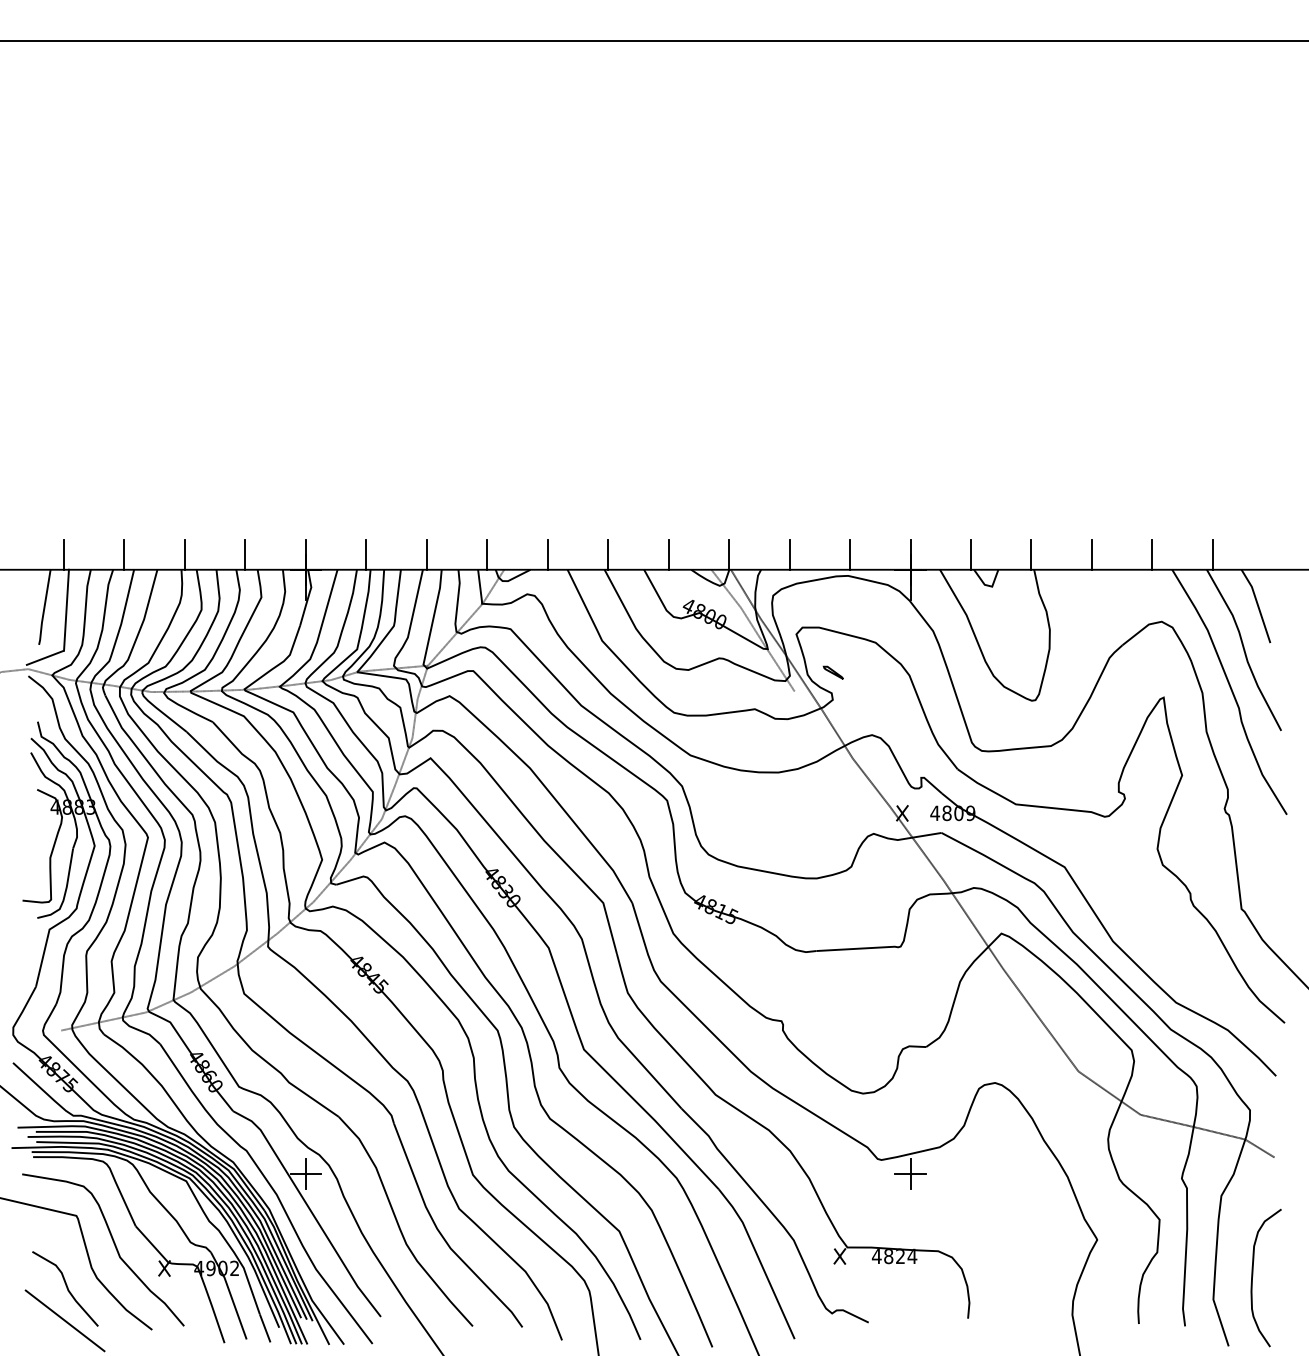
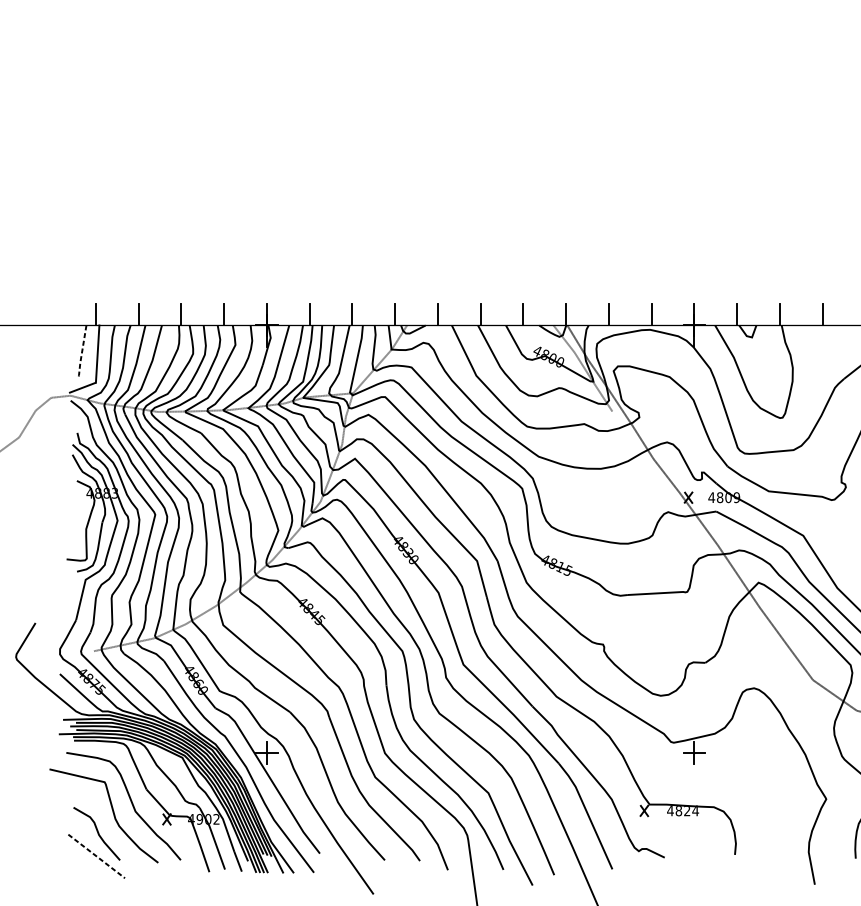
line: (44, 609) -> (82, 353), solid -> dashed
part: (832, 672) -> (639, 398), removed
line: (65, 1320) -> (96, 856), solid -> dashed

